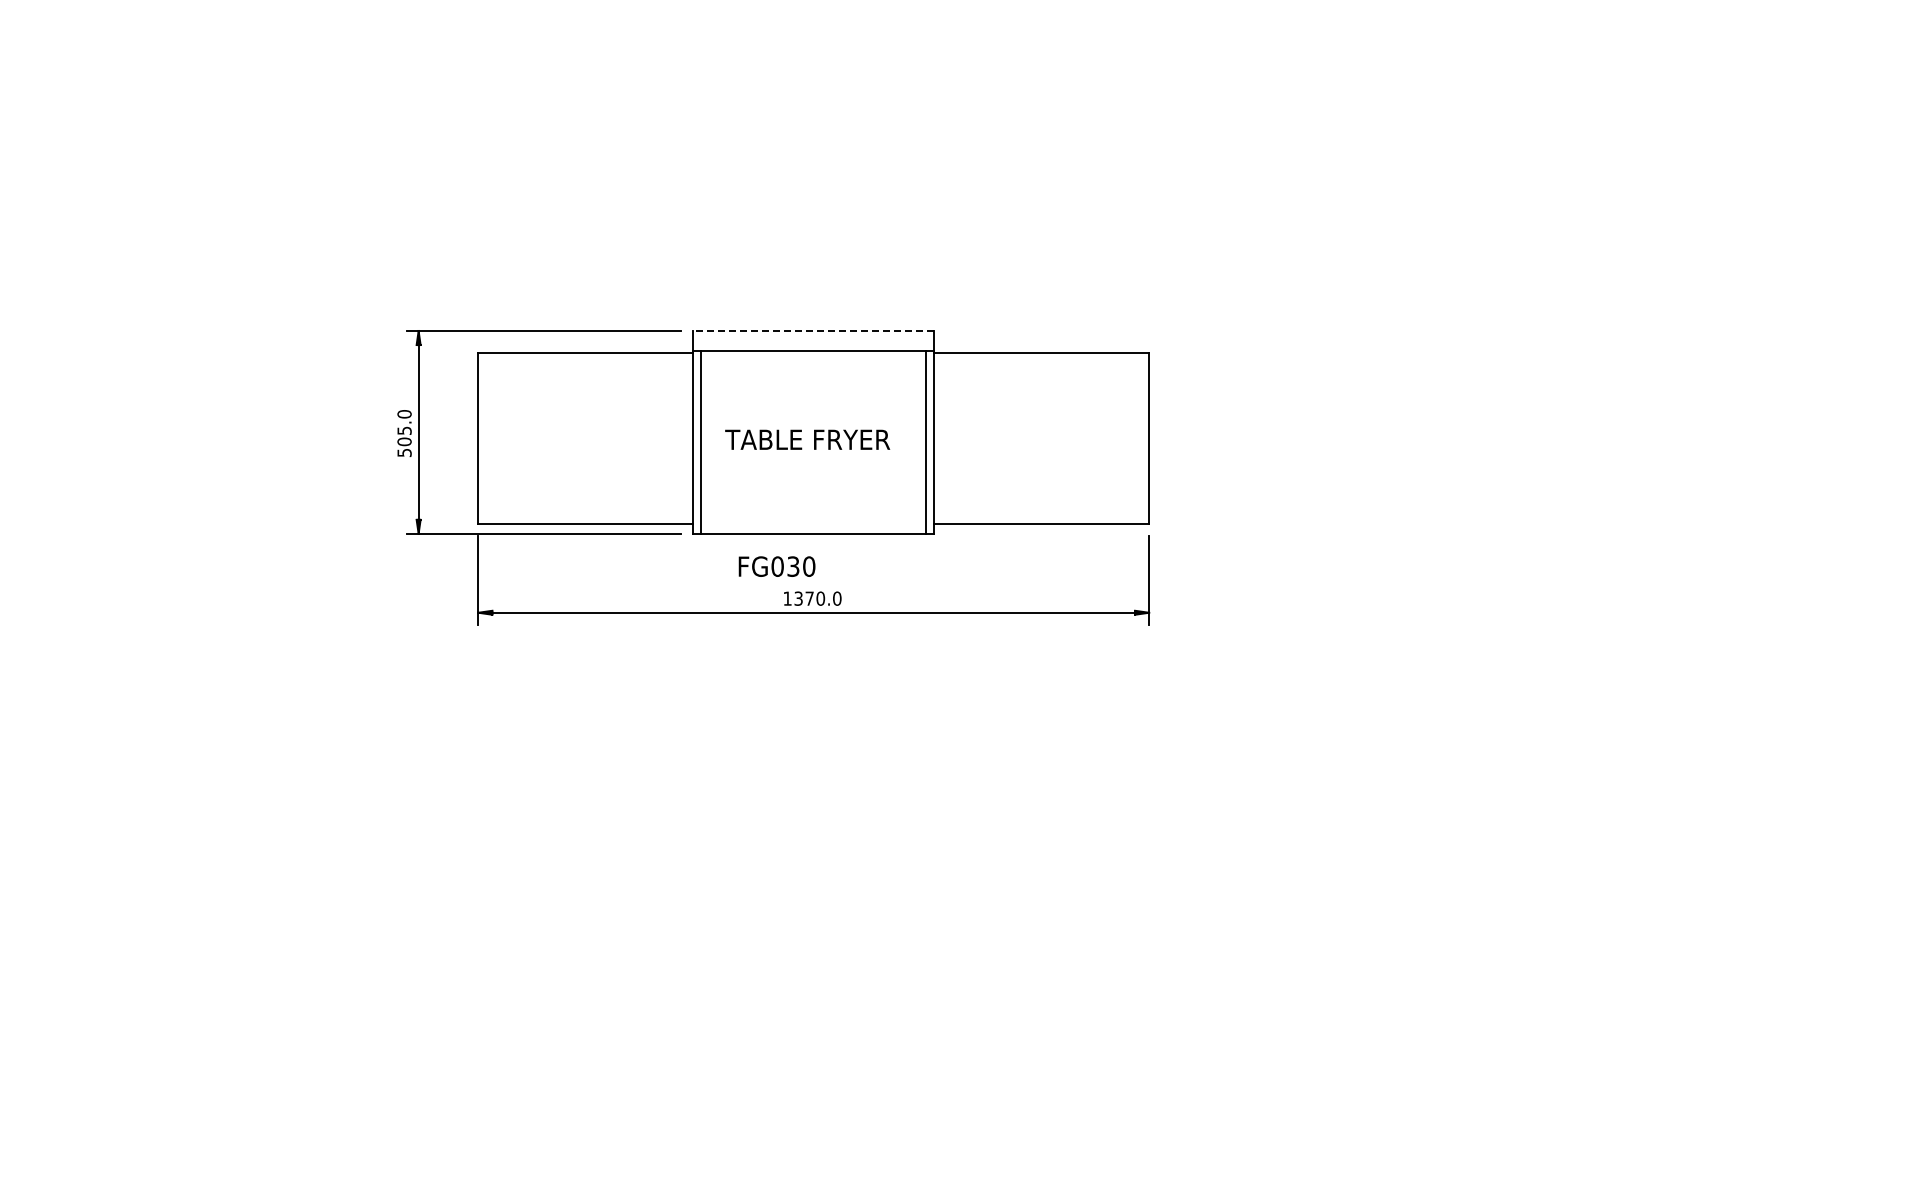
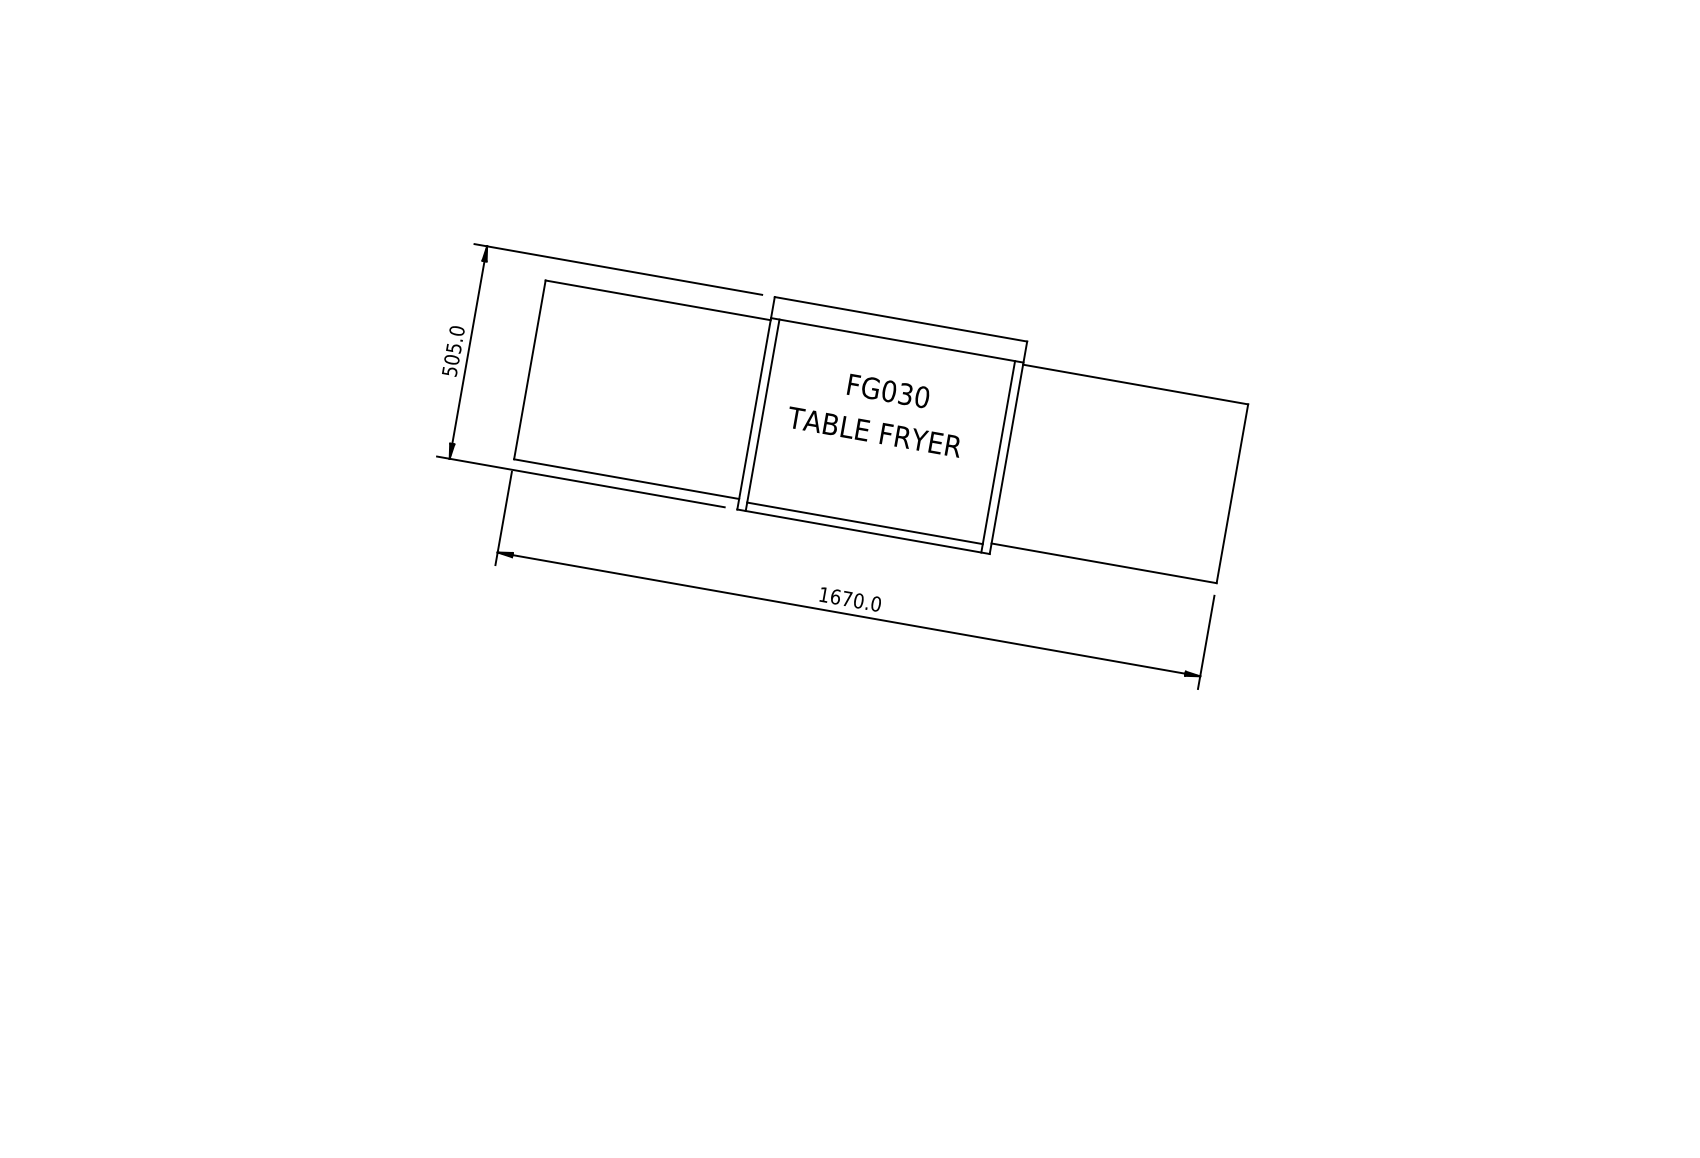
line: (813, 331) -> (900, 319), dashed -> solid
line: (813, 525) -> (864, 522), added
text: (776, 566) -> (888, 390), moved
text: (798, 598) -> (835, 596), 1370.0 -> 1670.0

